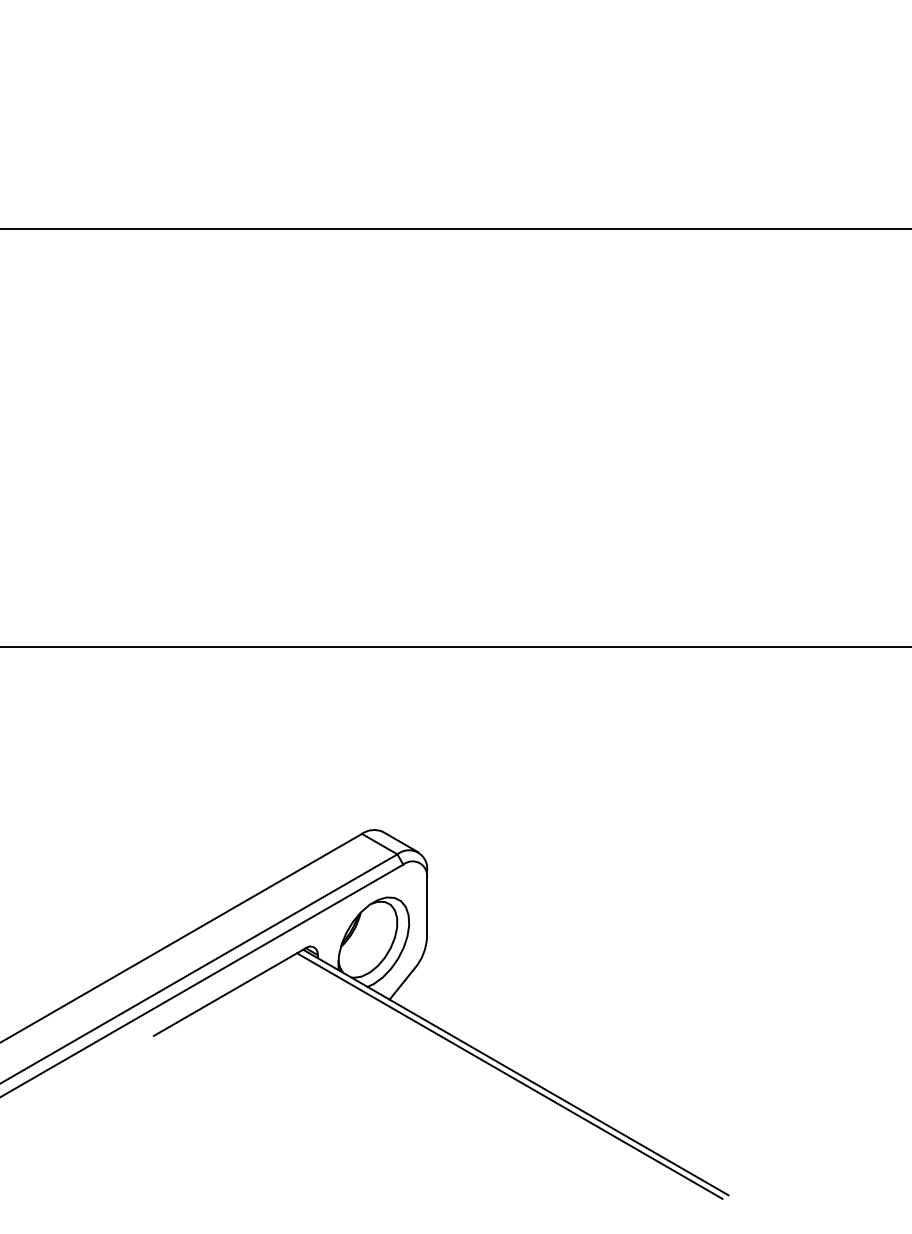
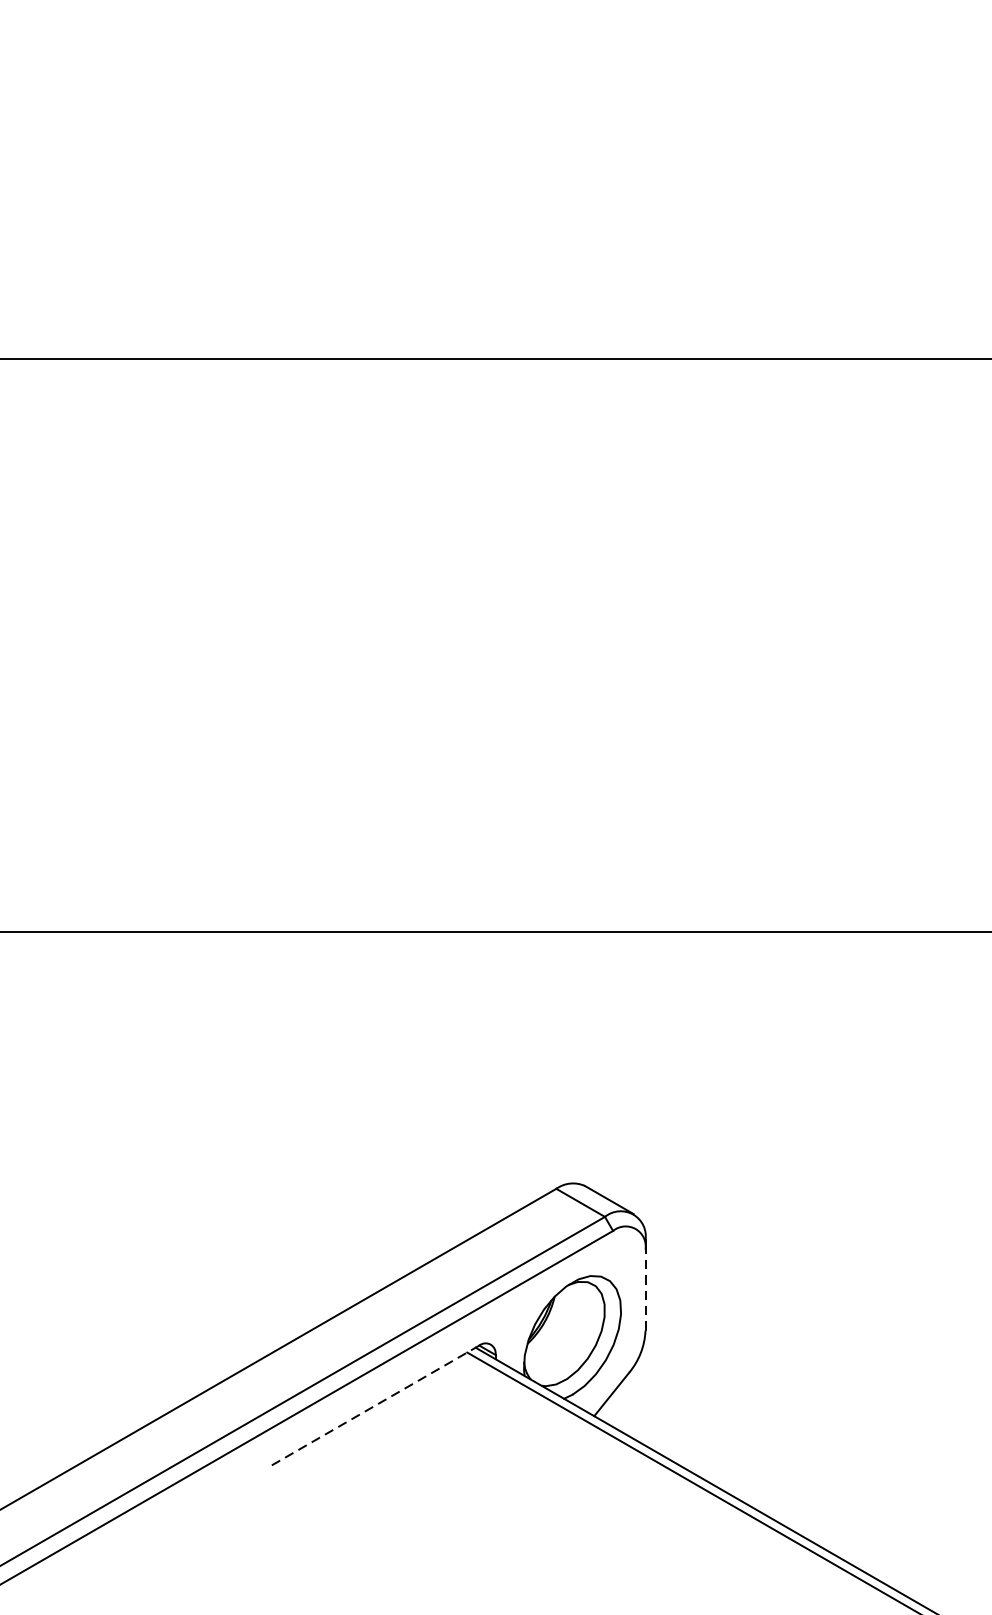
line: (426, 907) -> (644, 1289), solid -> dashed
line: (229, 992) -> (374, 1406), solid -> dashed

